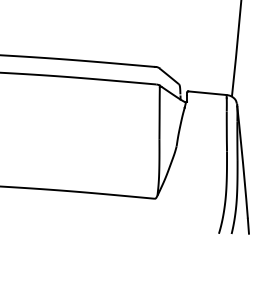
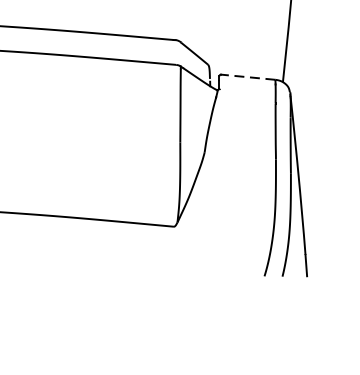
line: (206, 93) -> (246, 77), solid -> dashed

